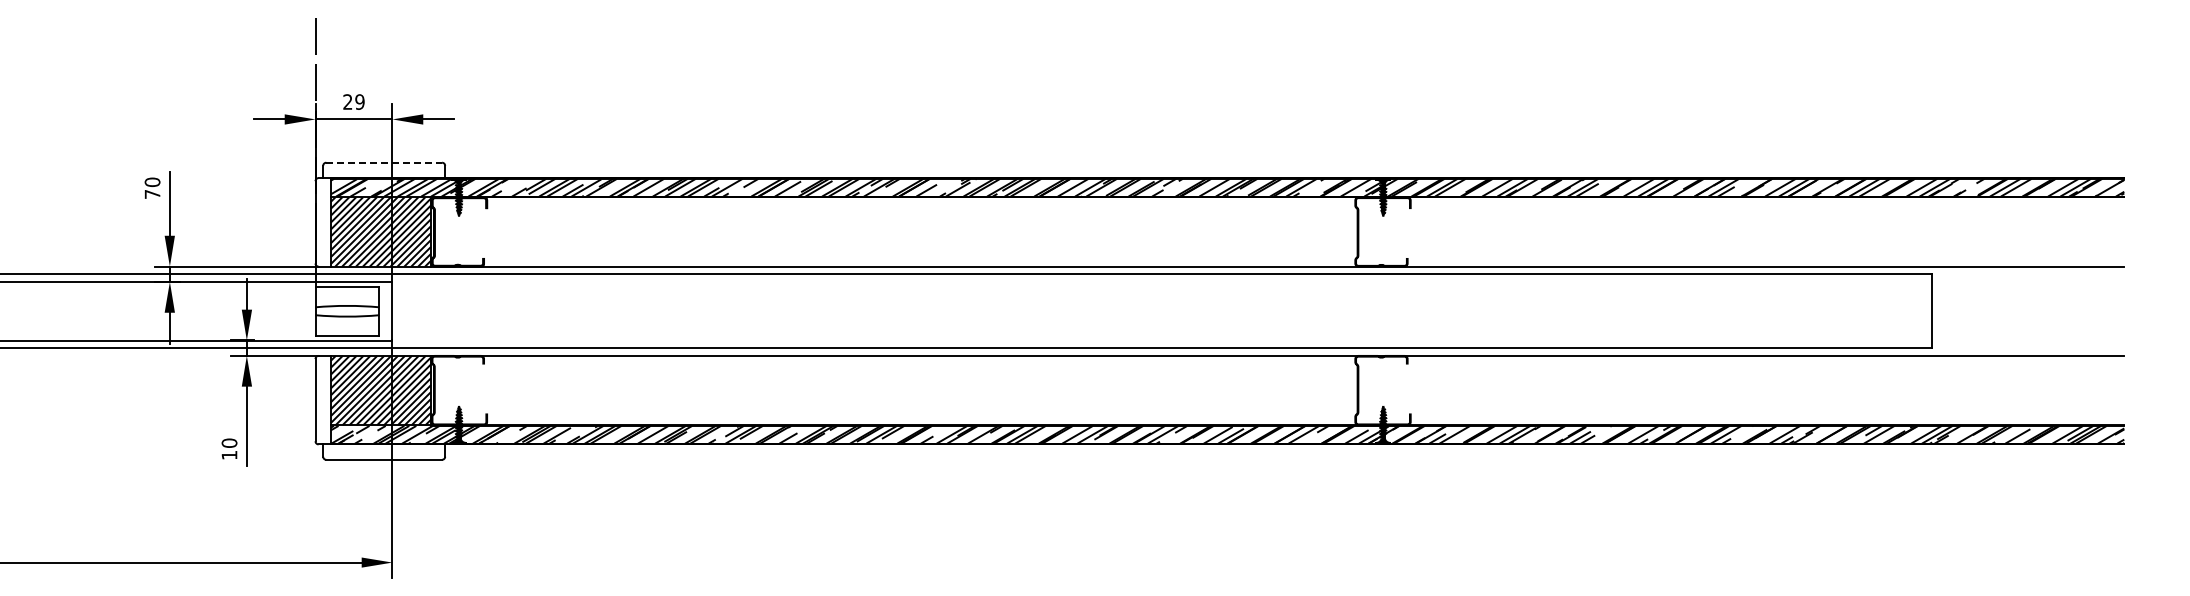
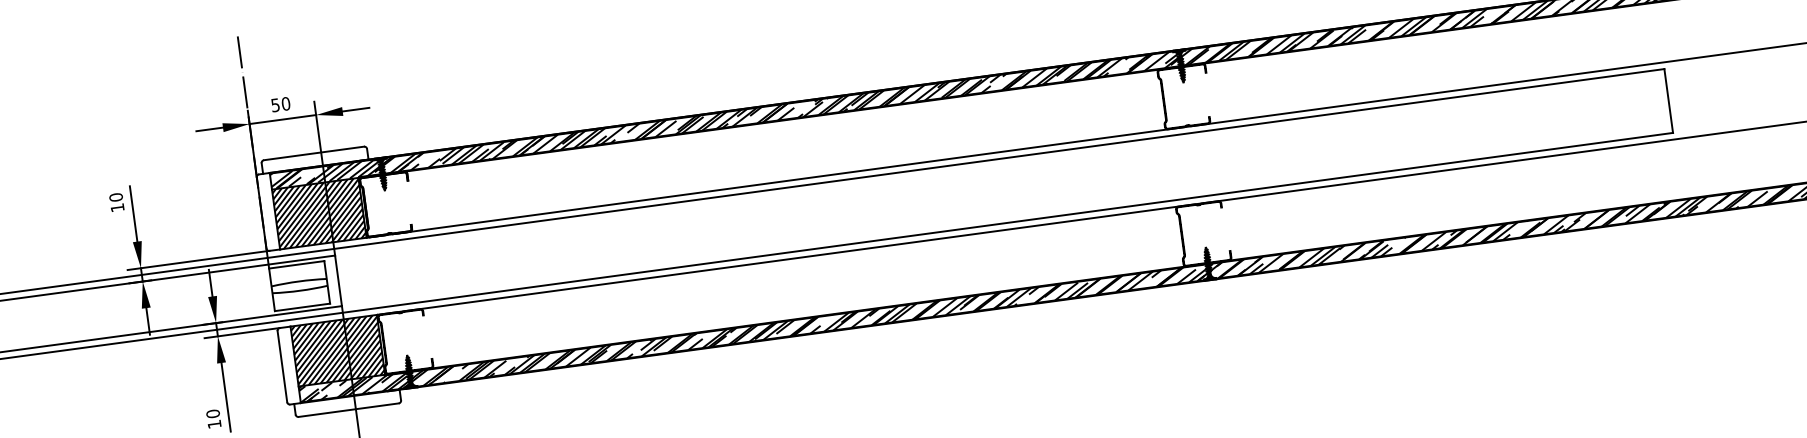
text: (353, 101) -> (280, 104), 29 -> 50
line: (384, 162) -> (314, 153), dashed -> solid
text: (152, 194) -> (117, 207), 70 -> 10

